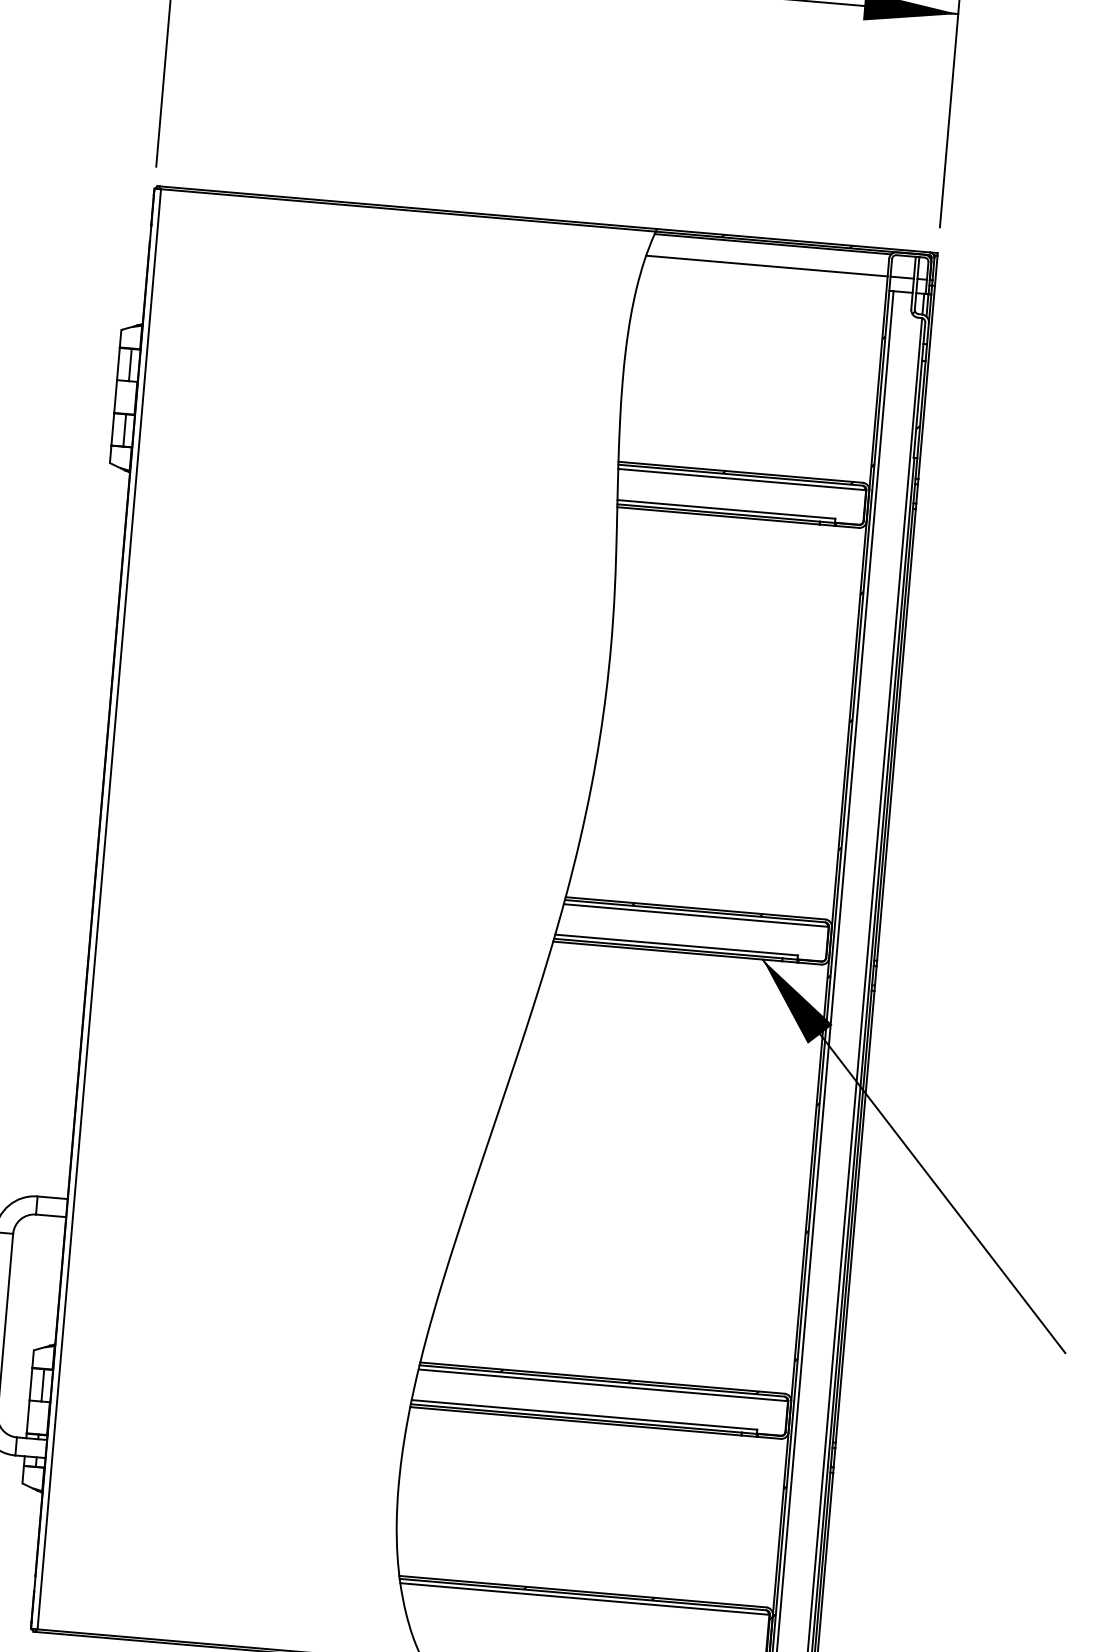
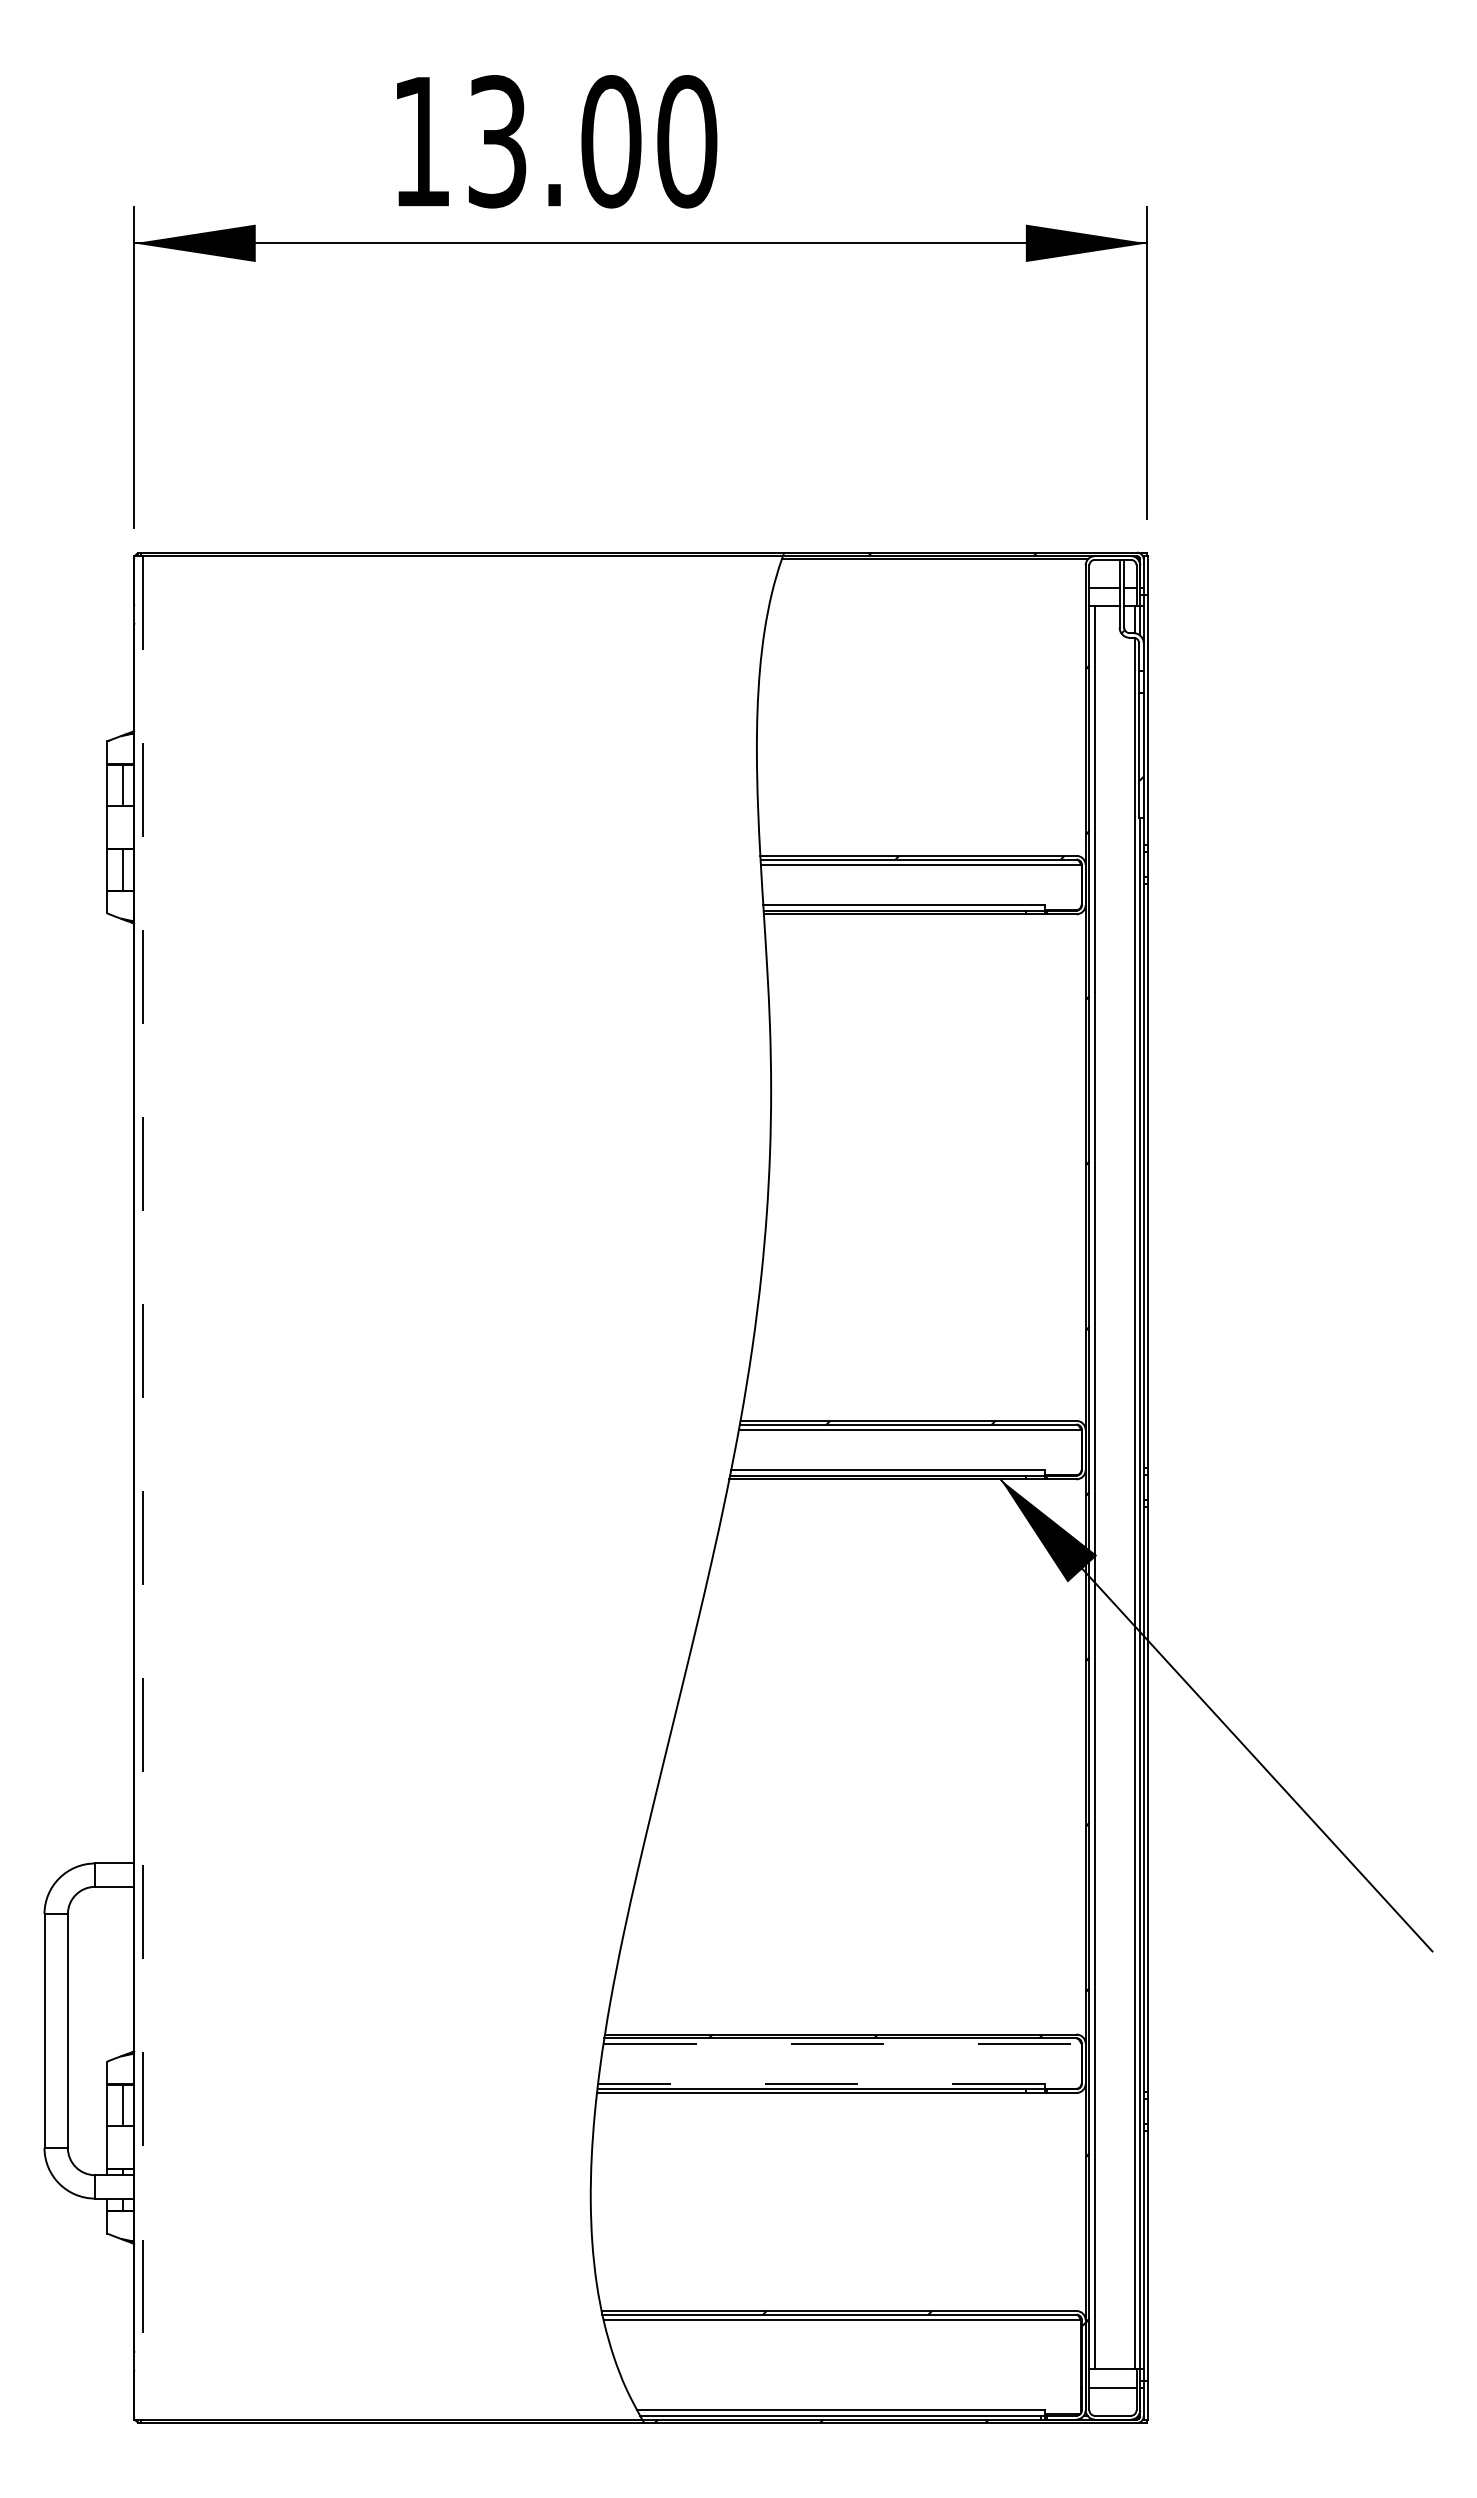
line: (766, 266) -> (929, 588), removed
line: (99, 909) -> (142, 1487), solid -> dashed
line: (603, 1385) -> (842, 2043), solid -> dashed
line: (584, 1414) -> (821, 2083), solid -> dashed

